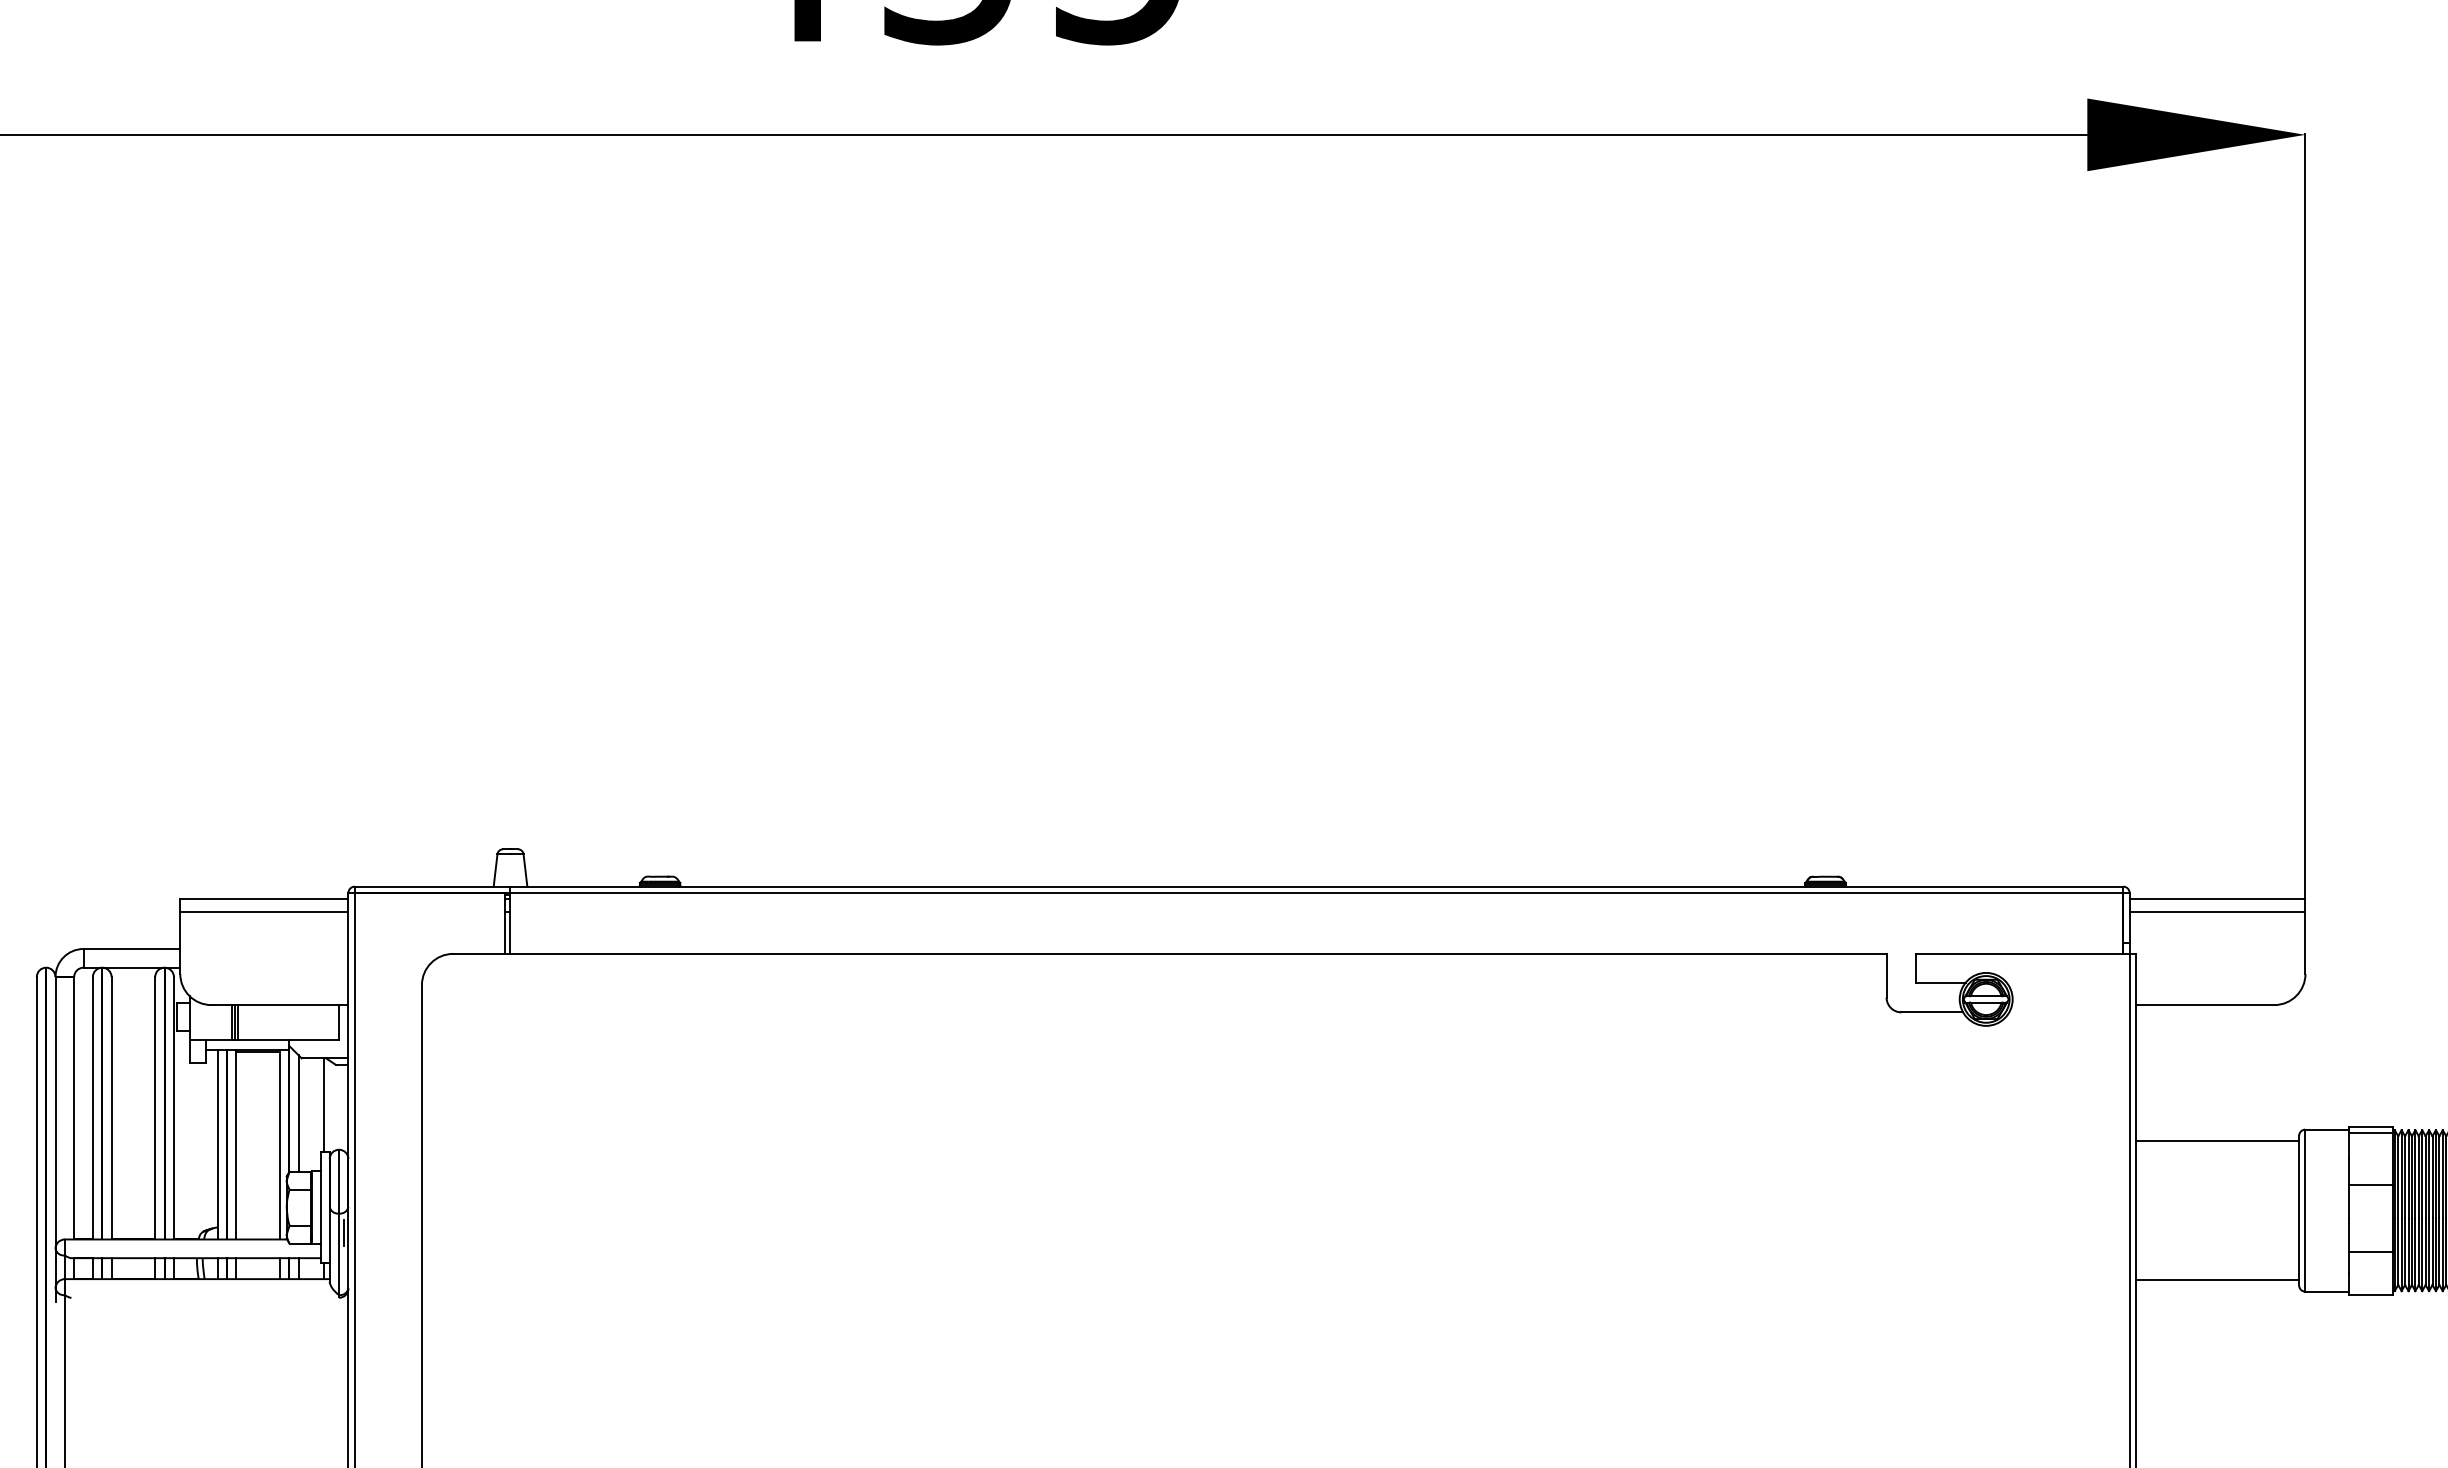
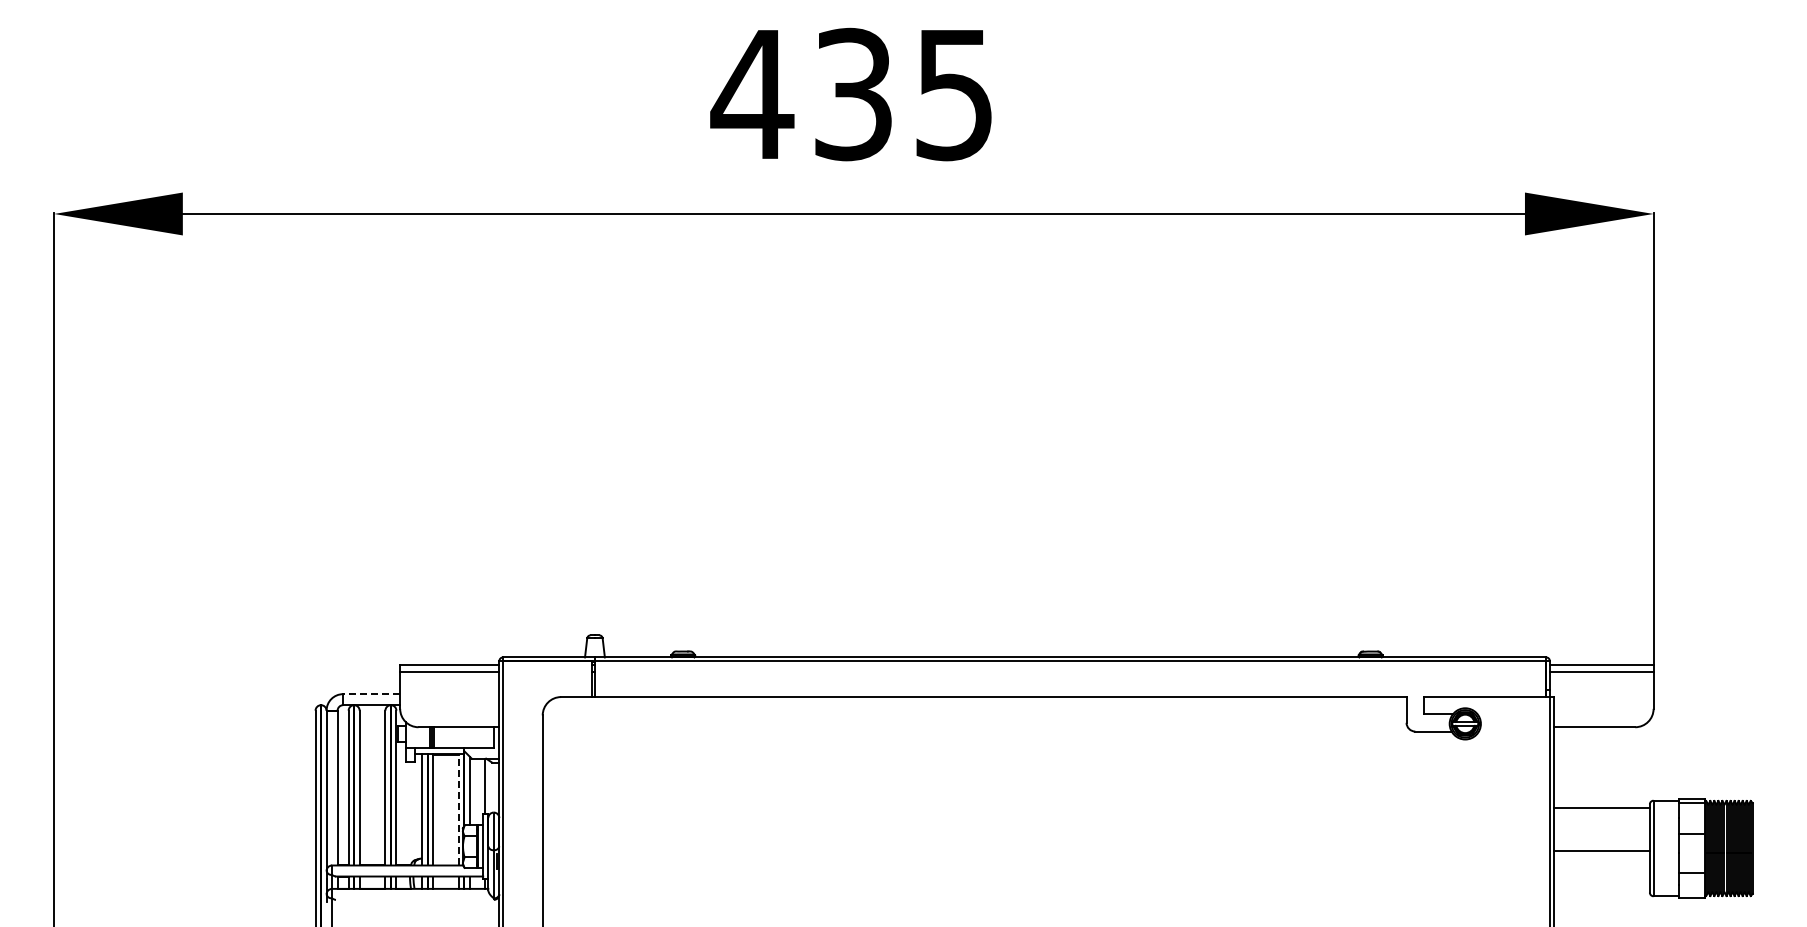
line: (131, 949) -> (371, 694), solid -> dashed
line: (279, 1144) -> (458, 809), solid -> dashed
line: (2217, 1280) -> (1601, 851), moved

